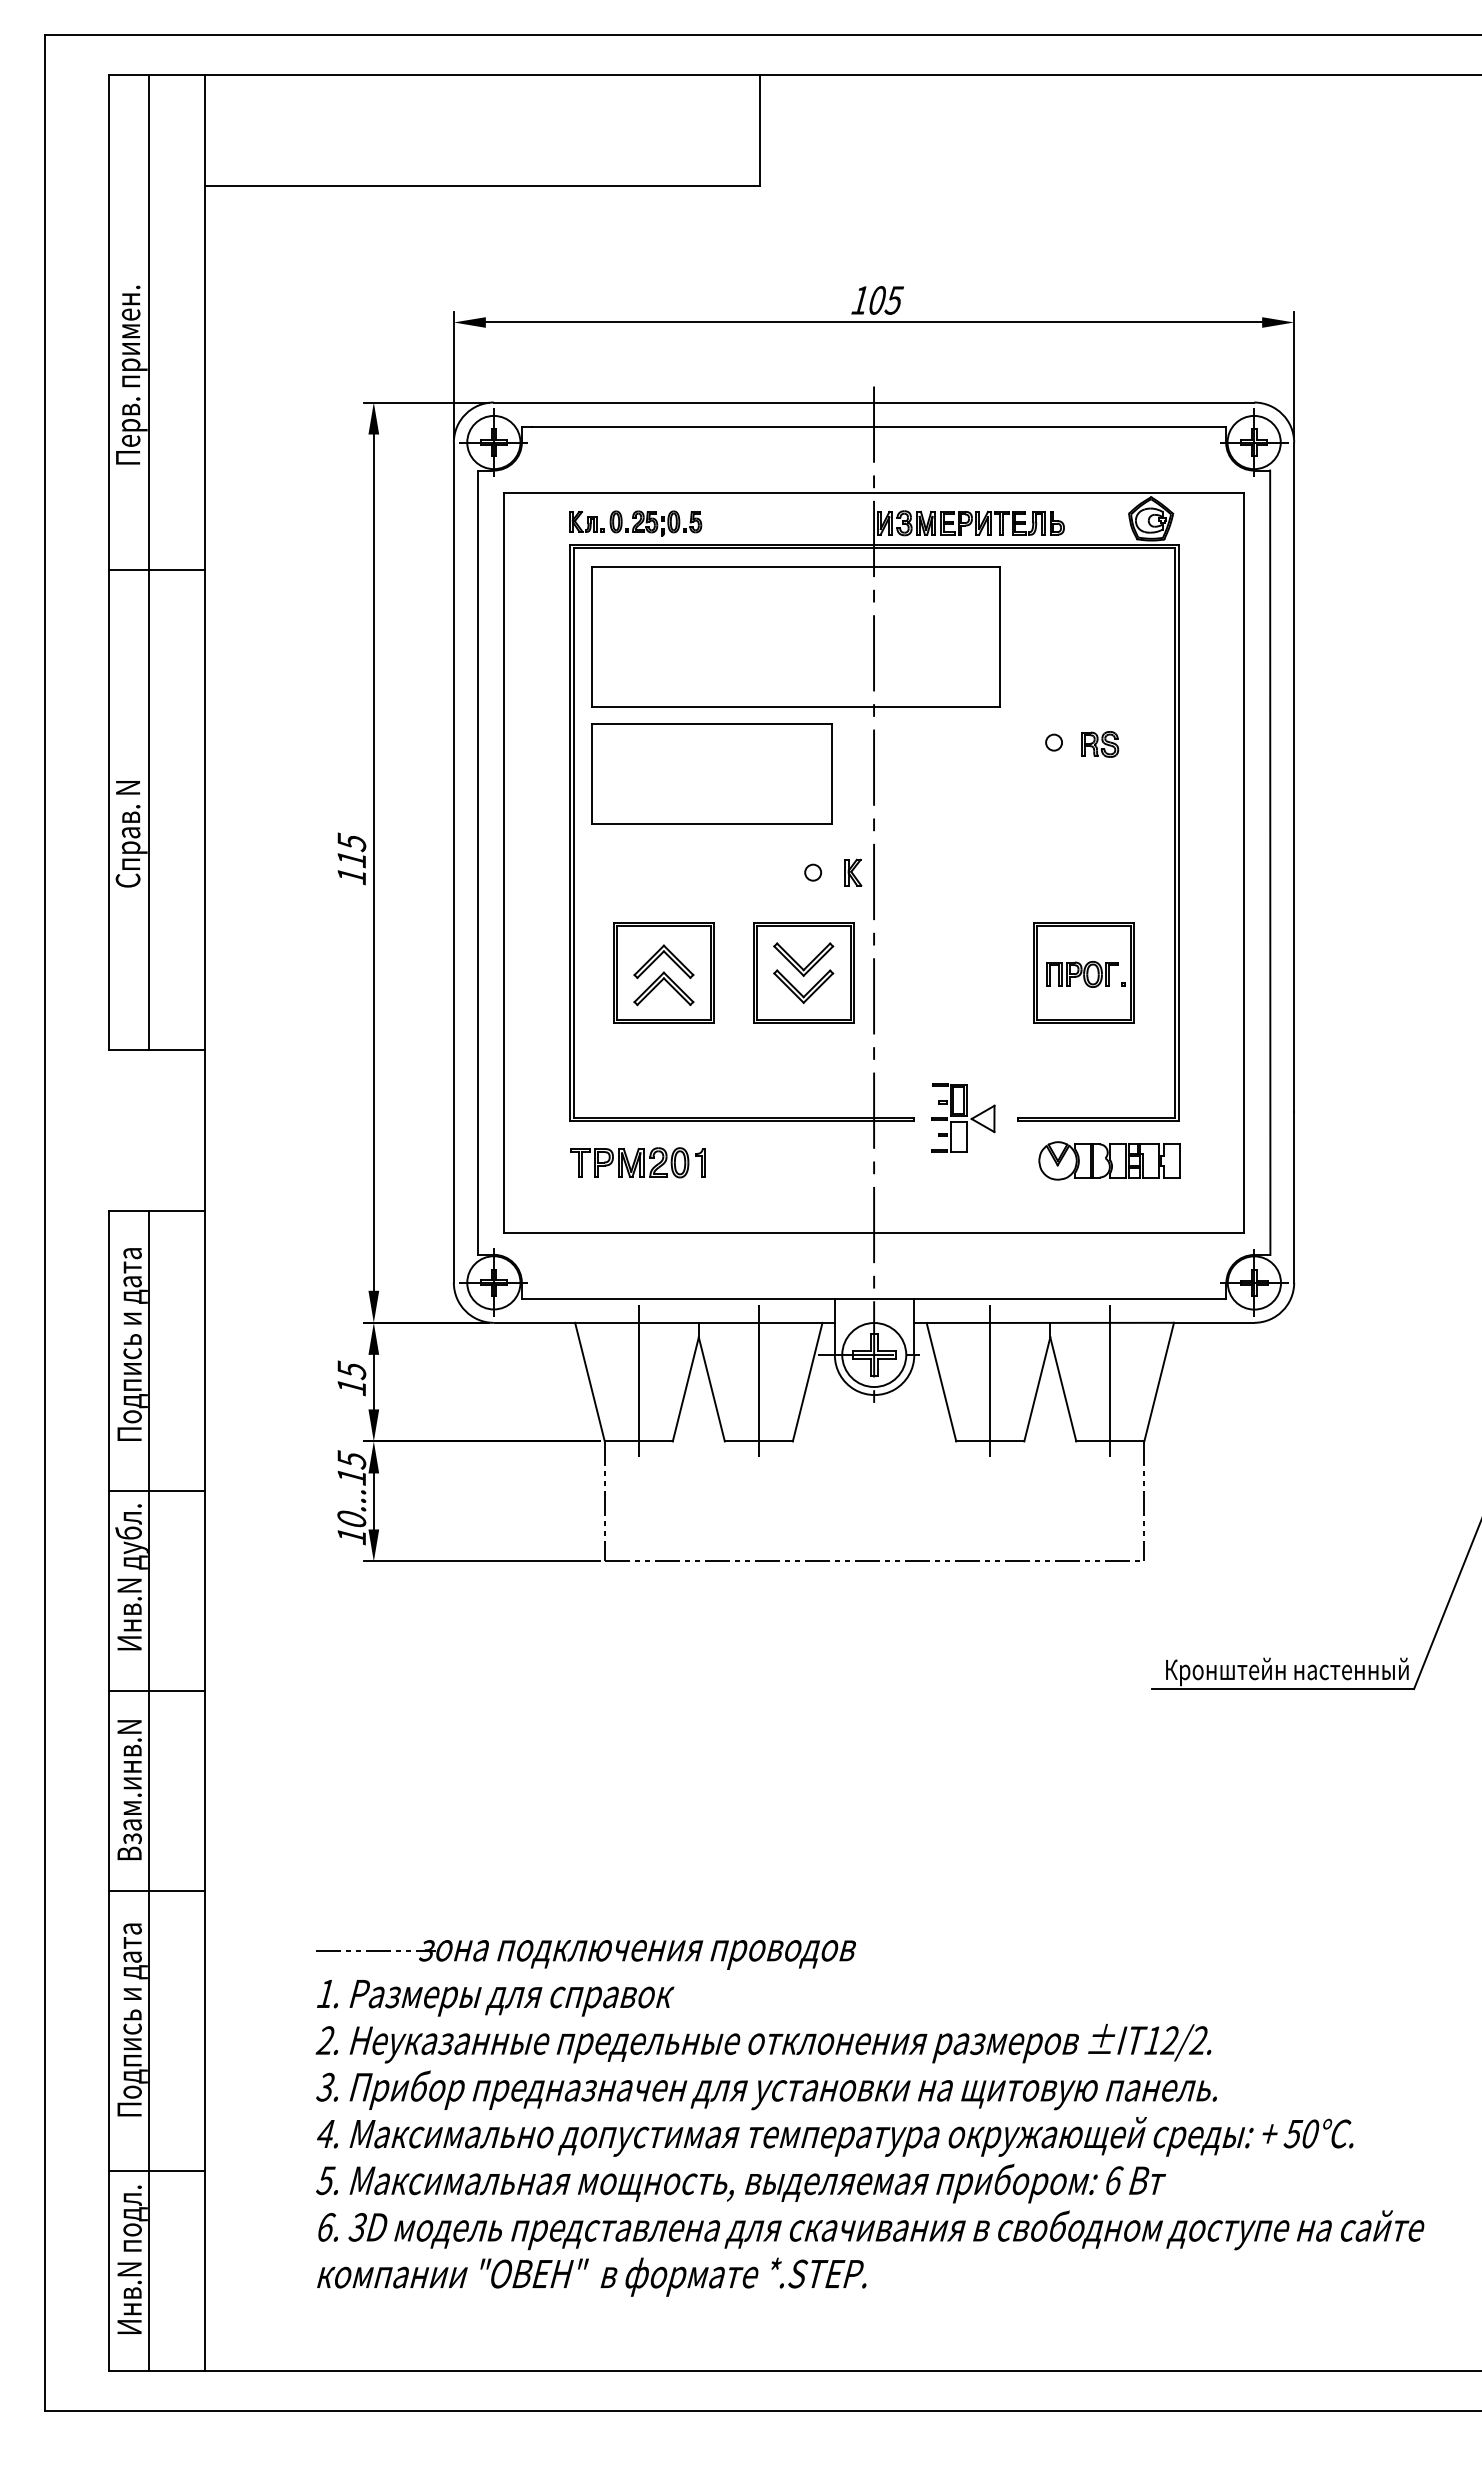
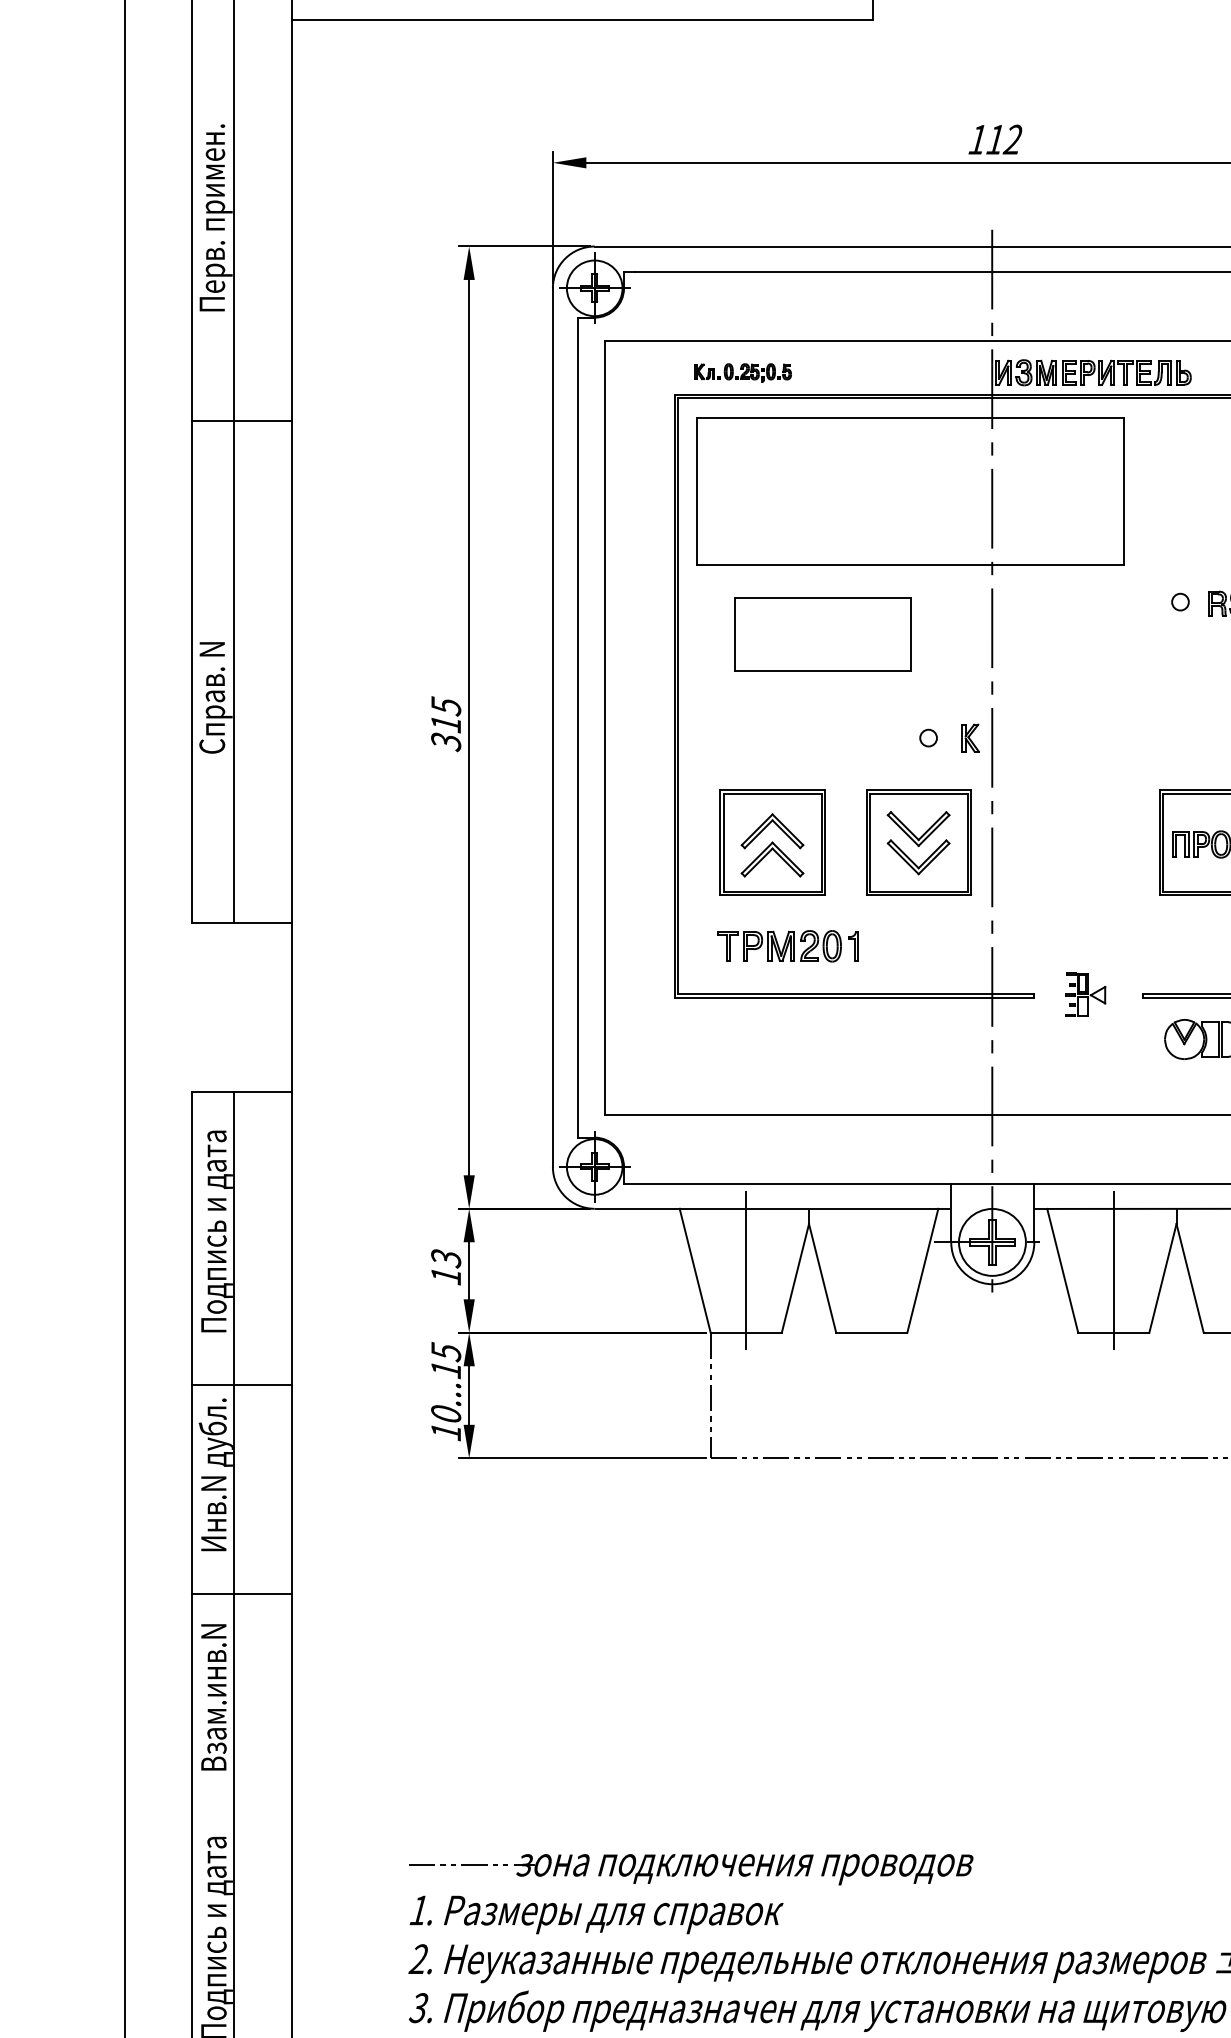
text: (885, 300) -> (1004, 139), 105 -> 112
part: (635, 523) -> (742, 372), size x0.7
part: (711, 773) -> (822, 634), size x0.7
text: (351, 876) -> (445, 742), 115 -> 315
part: (963, 1117) -> (1085, 994), size x0.6
part: (637, 1162) -> (787, 945), moved
text: (351, 1369) -> (445, 1257), 15 -> 13
line: (758, 1381) -> (871, 1270), removed
line: (156, 1891) -> (241, 1803), removed

